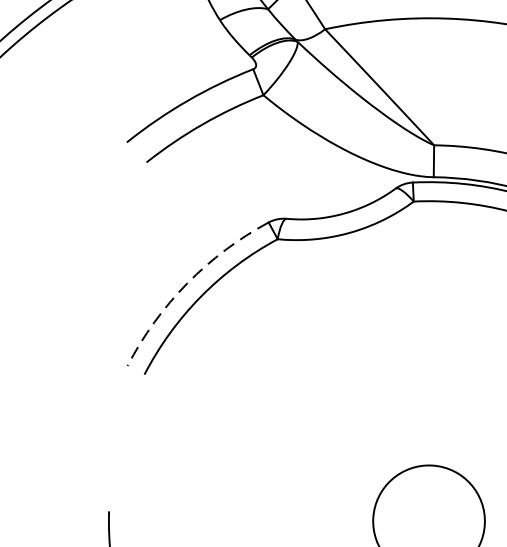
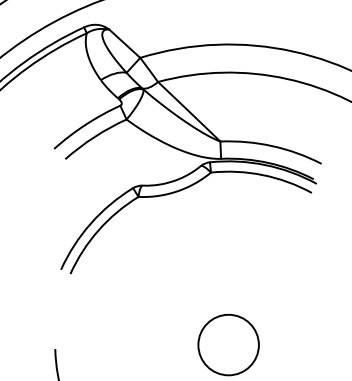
arc: (186, 283) -> (90, 223), dashed -> solid

